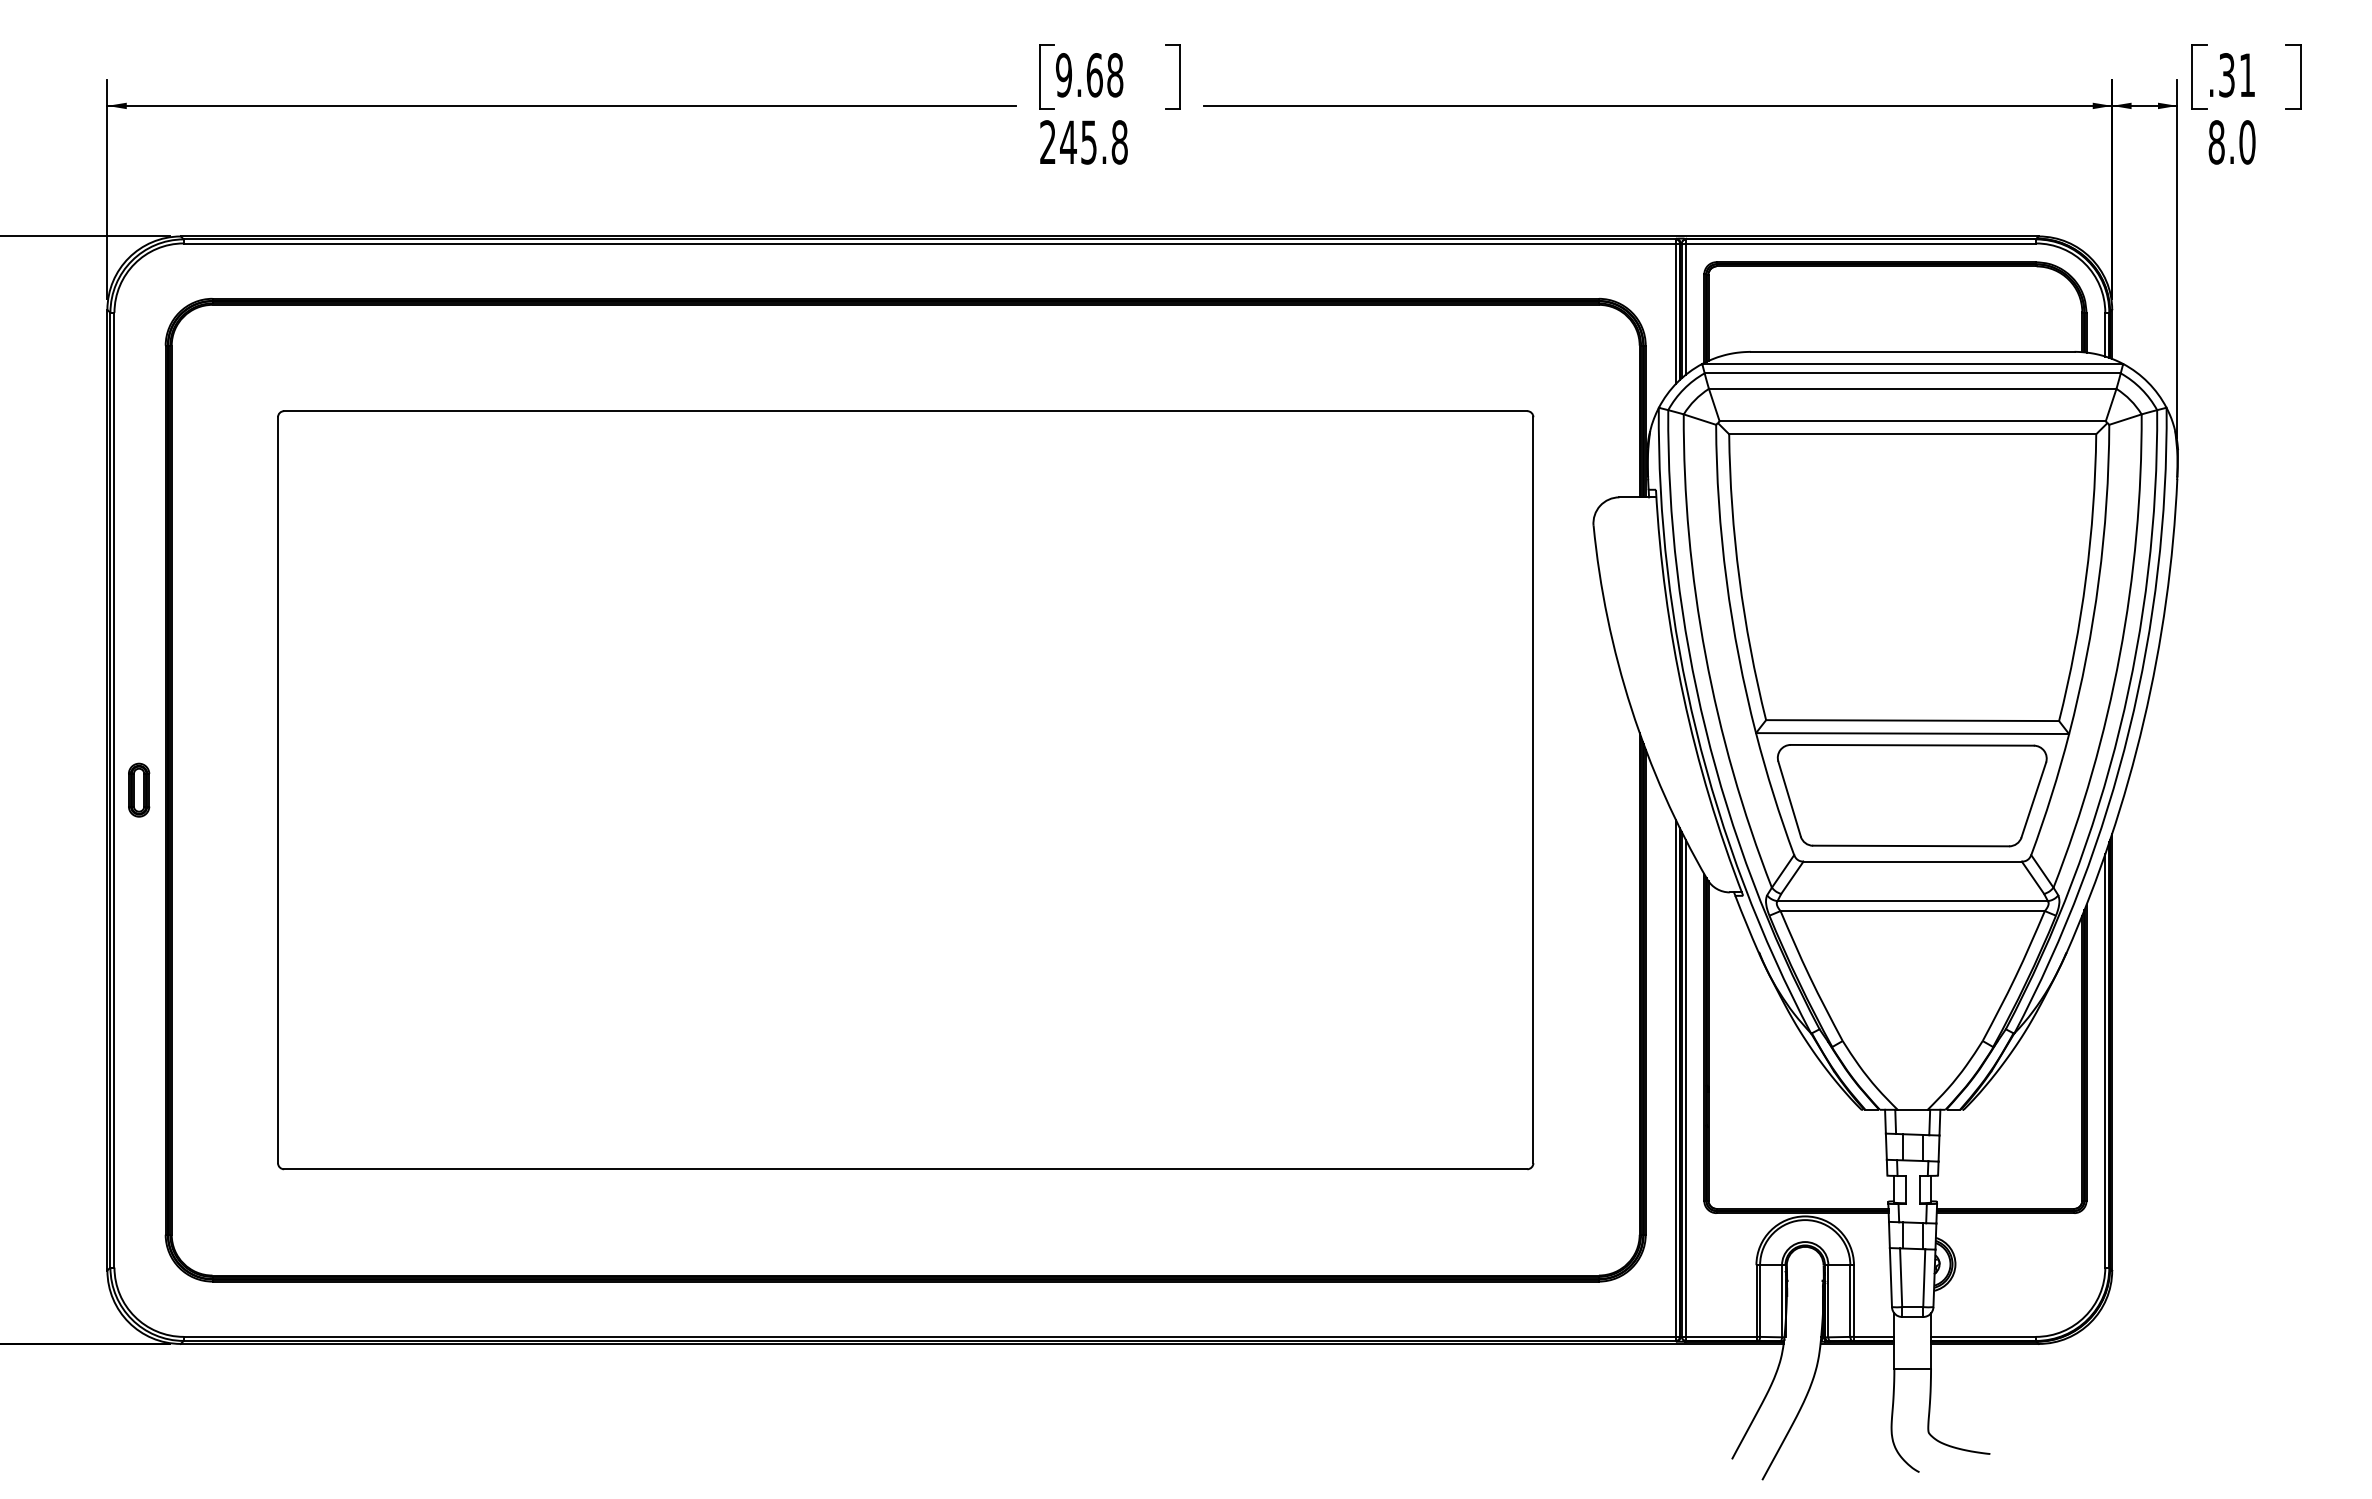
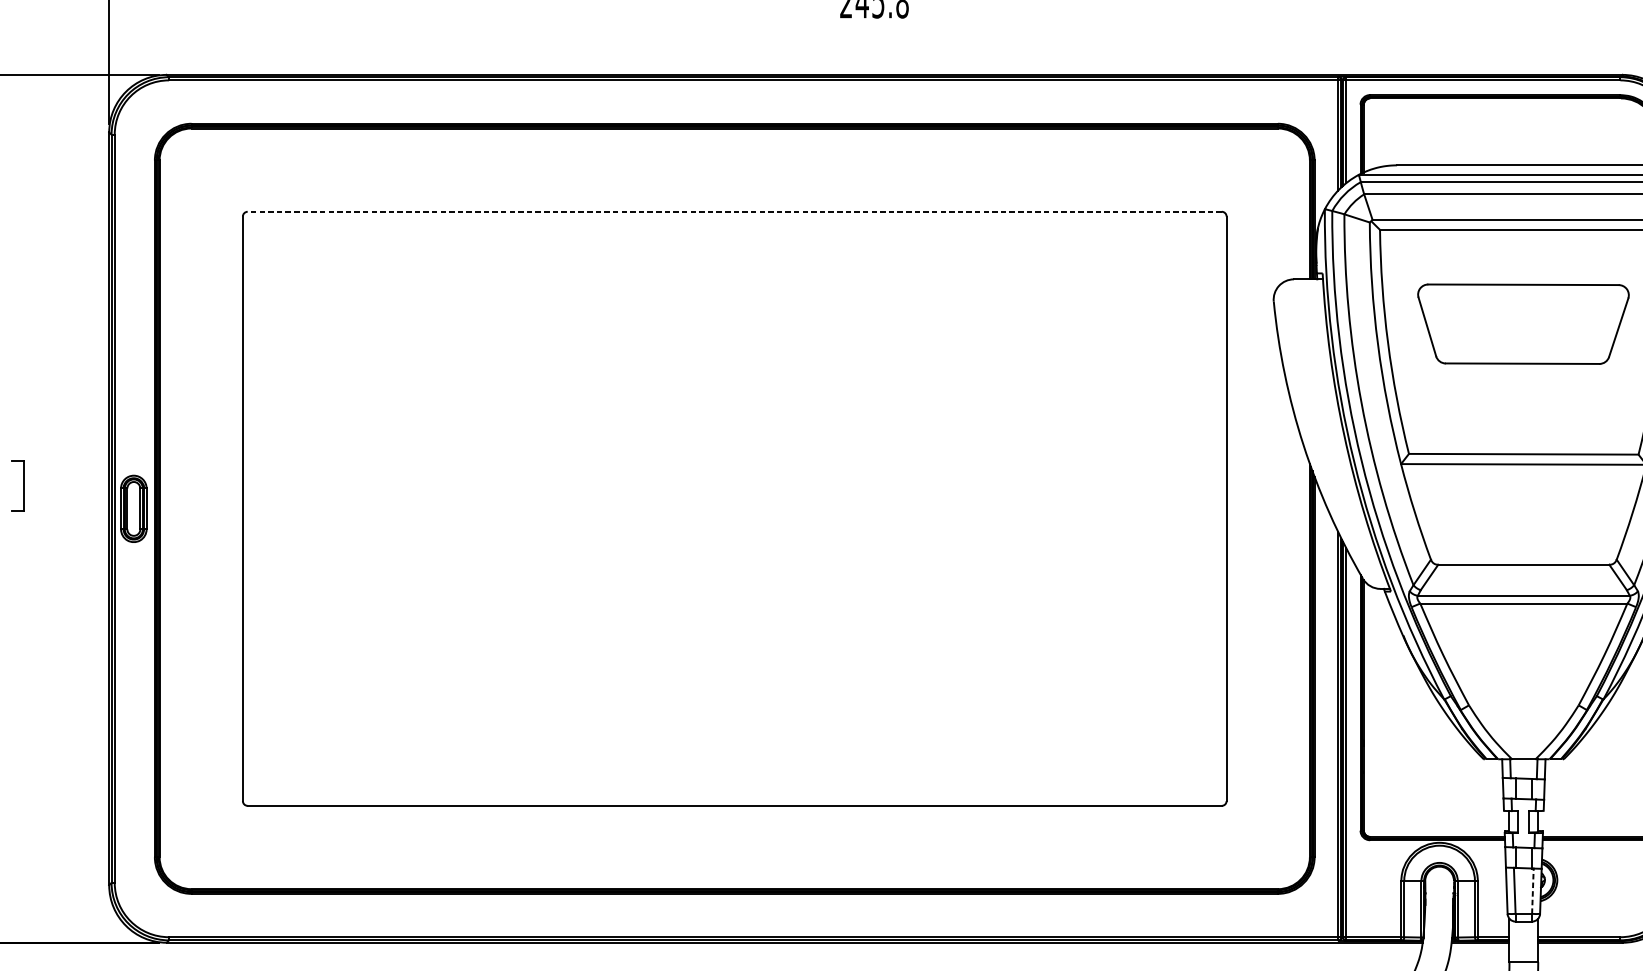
line: (905, 411) -> (734, 212), solid -> dashed
part: (139, 789) -> (134, 508), size x1.6
part: (1911, 795) -> (1522, 324), moved
line: (1924, 1278) -> (1533, 891), solid -> dashed

